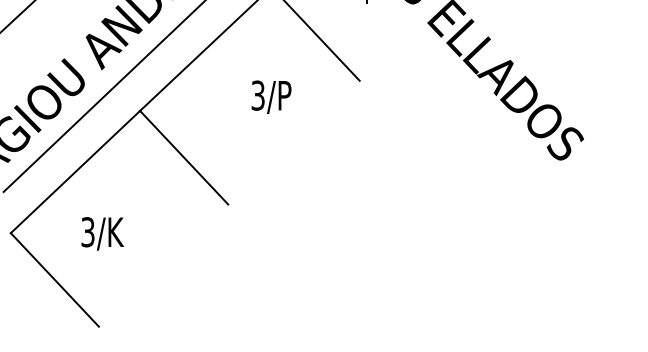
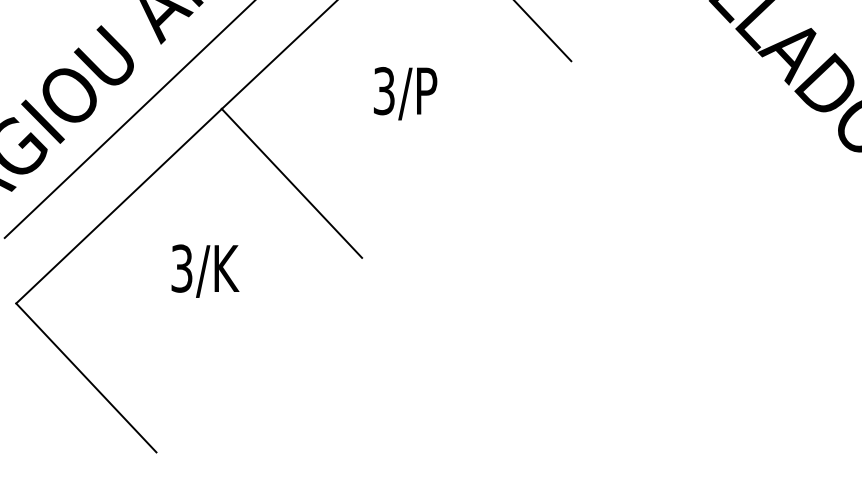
text: (271, 96) -> (405, 92), moved
text: (102, 233) -> (204, 270), moved

